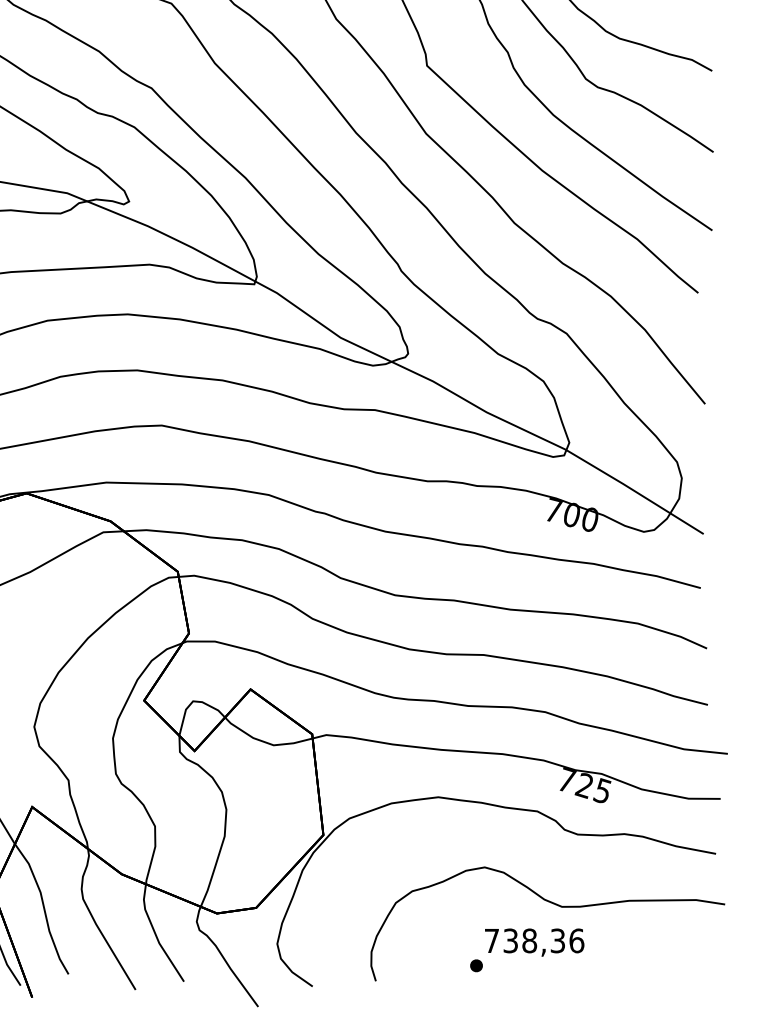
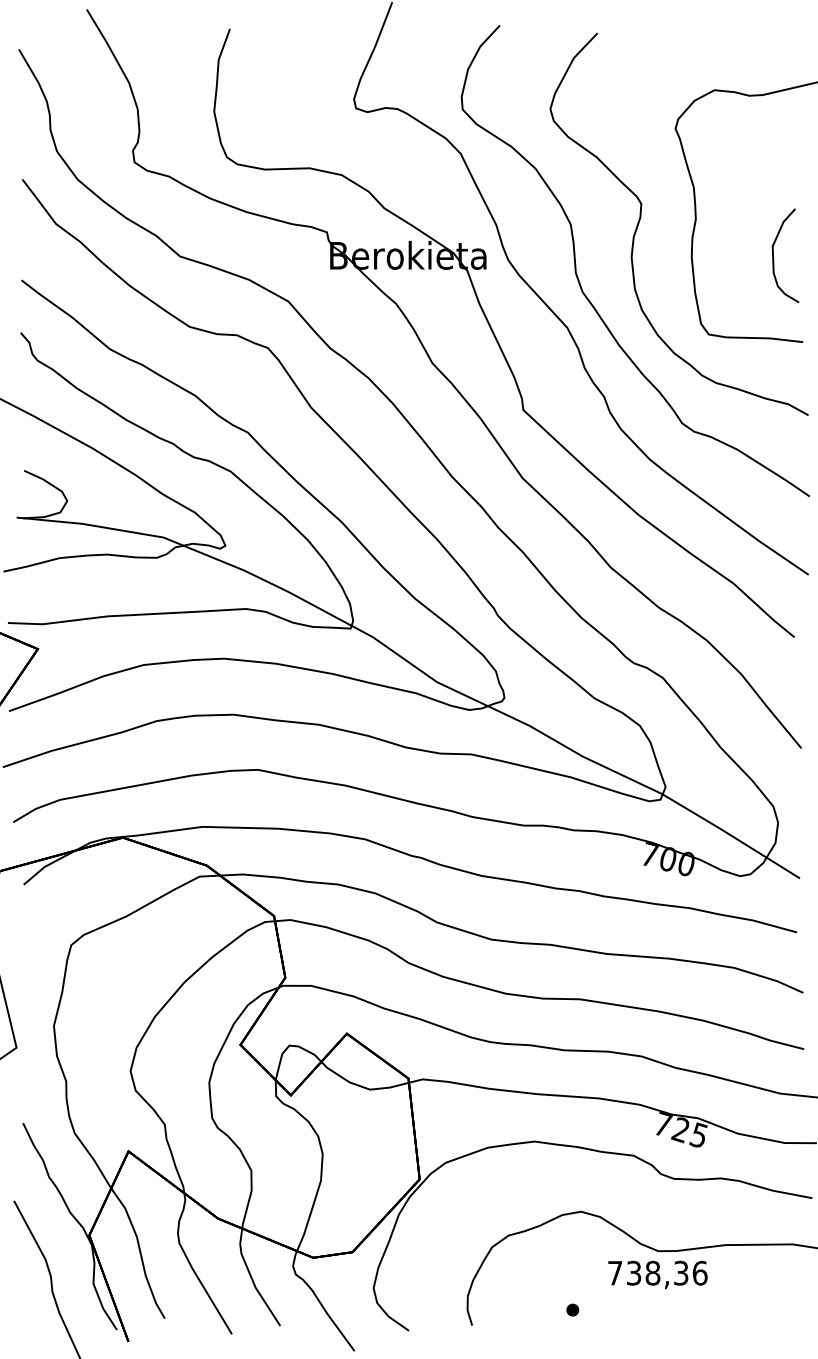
text: (534, 942) -> (657, 1274), moved

